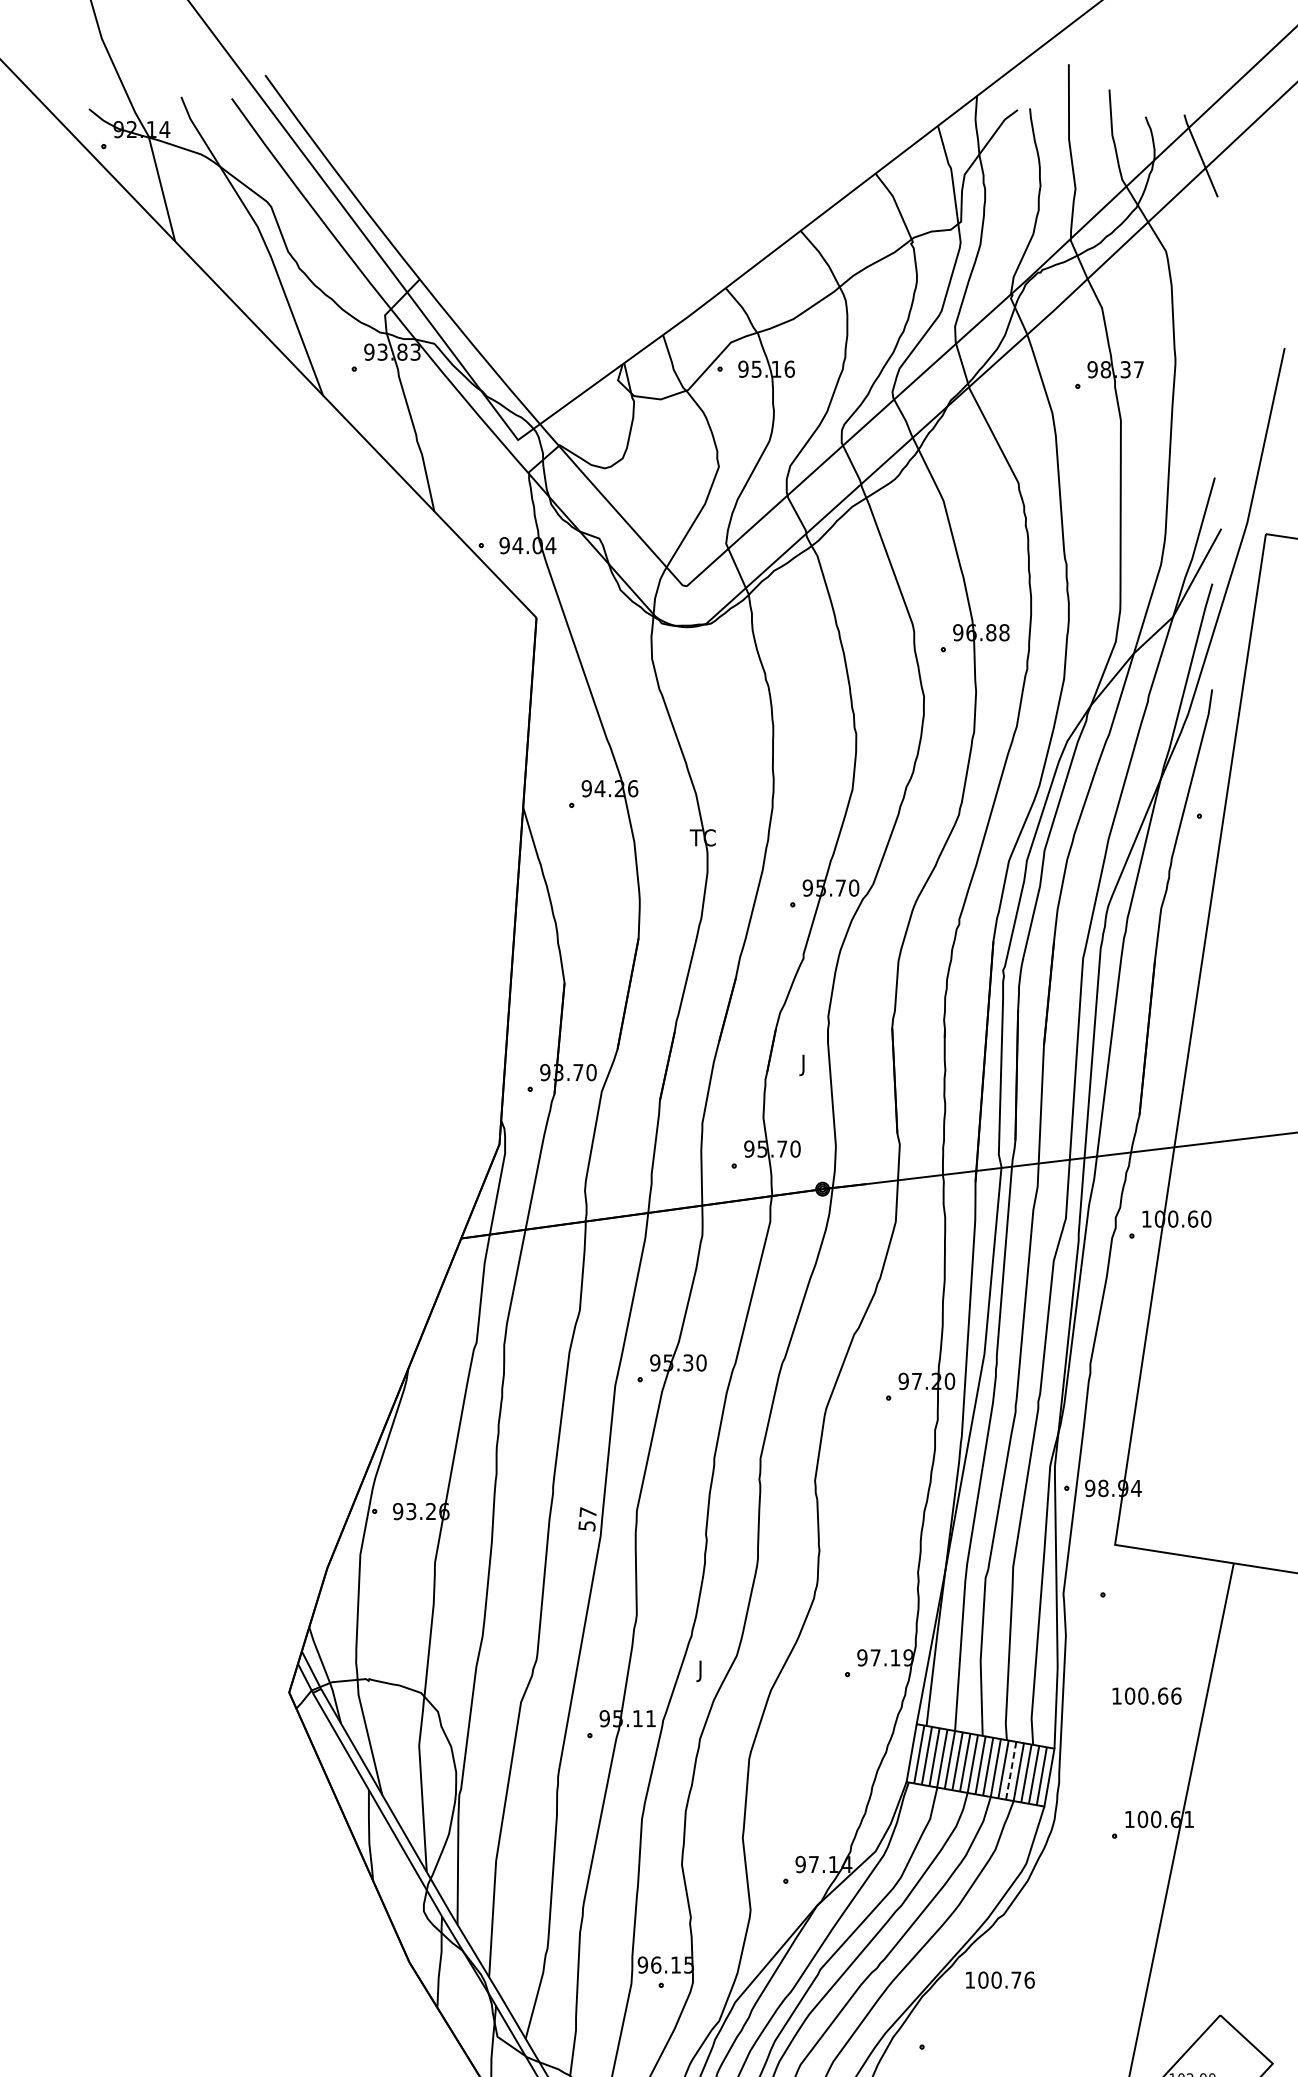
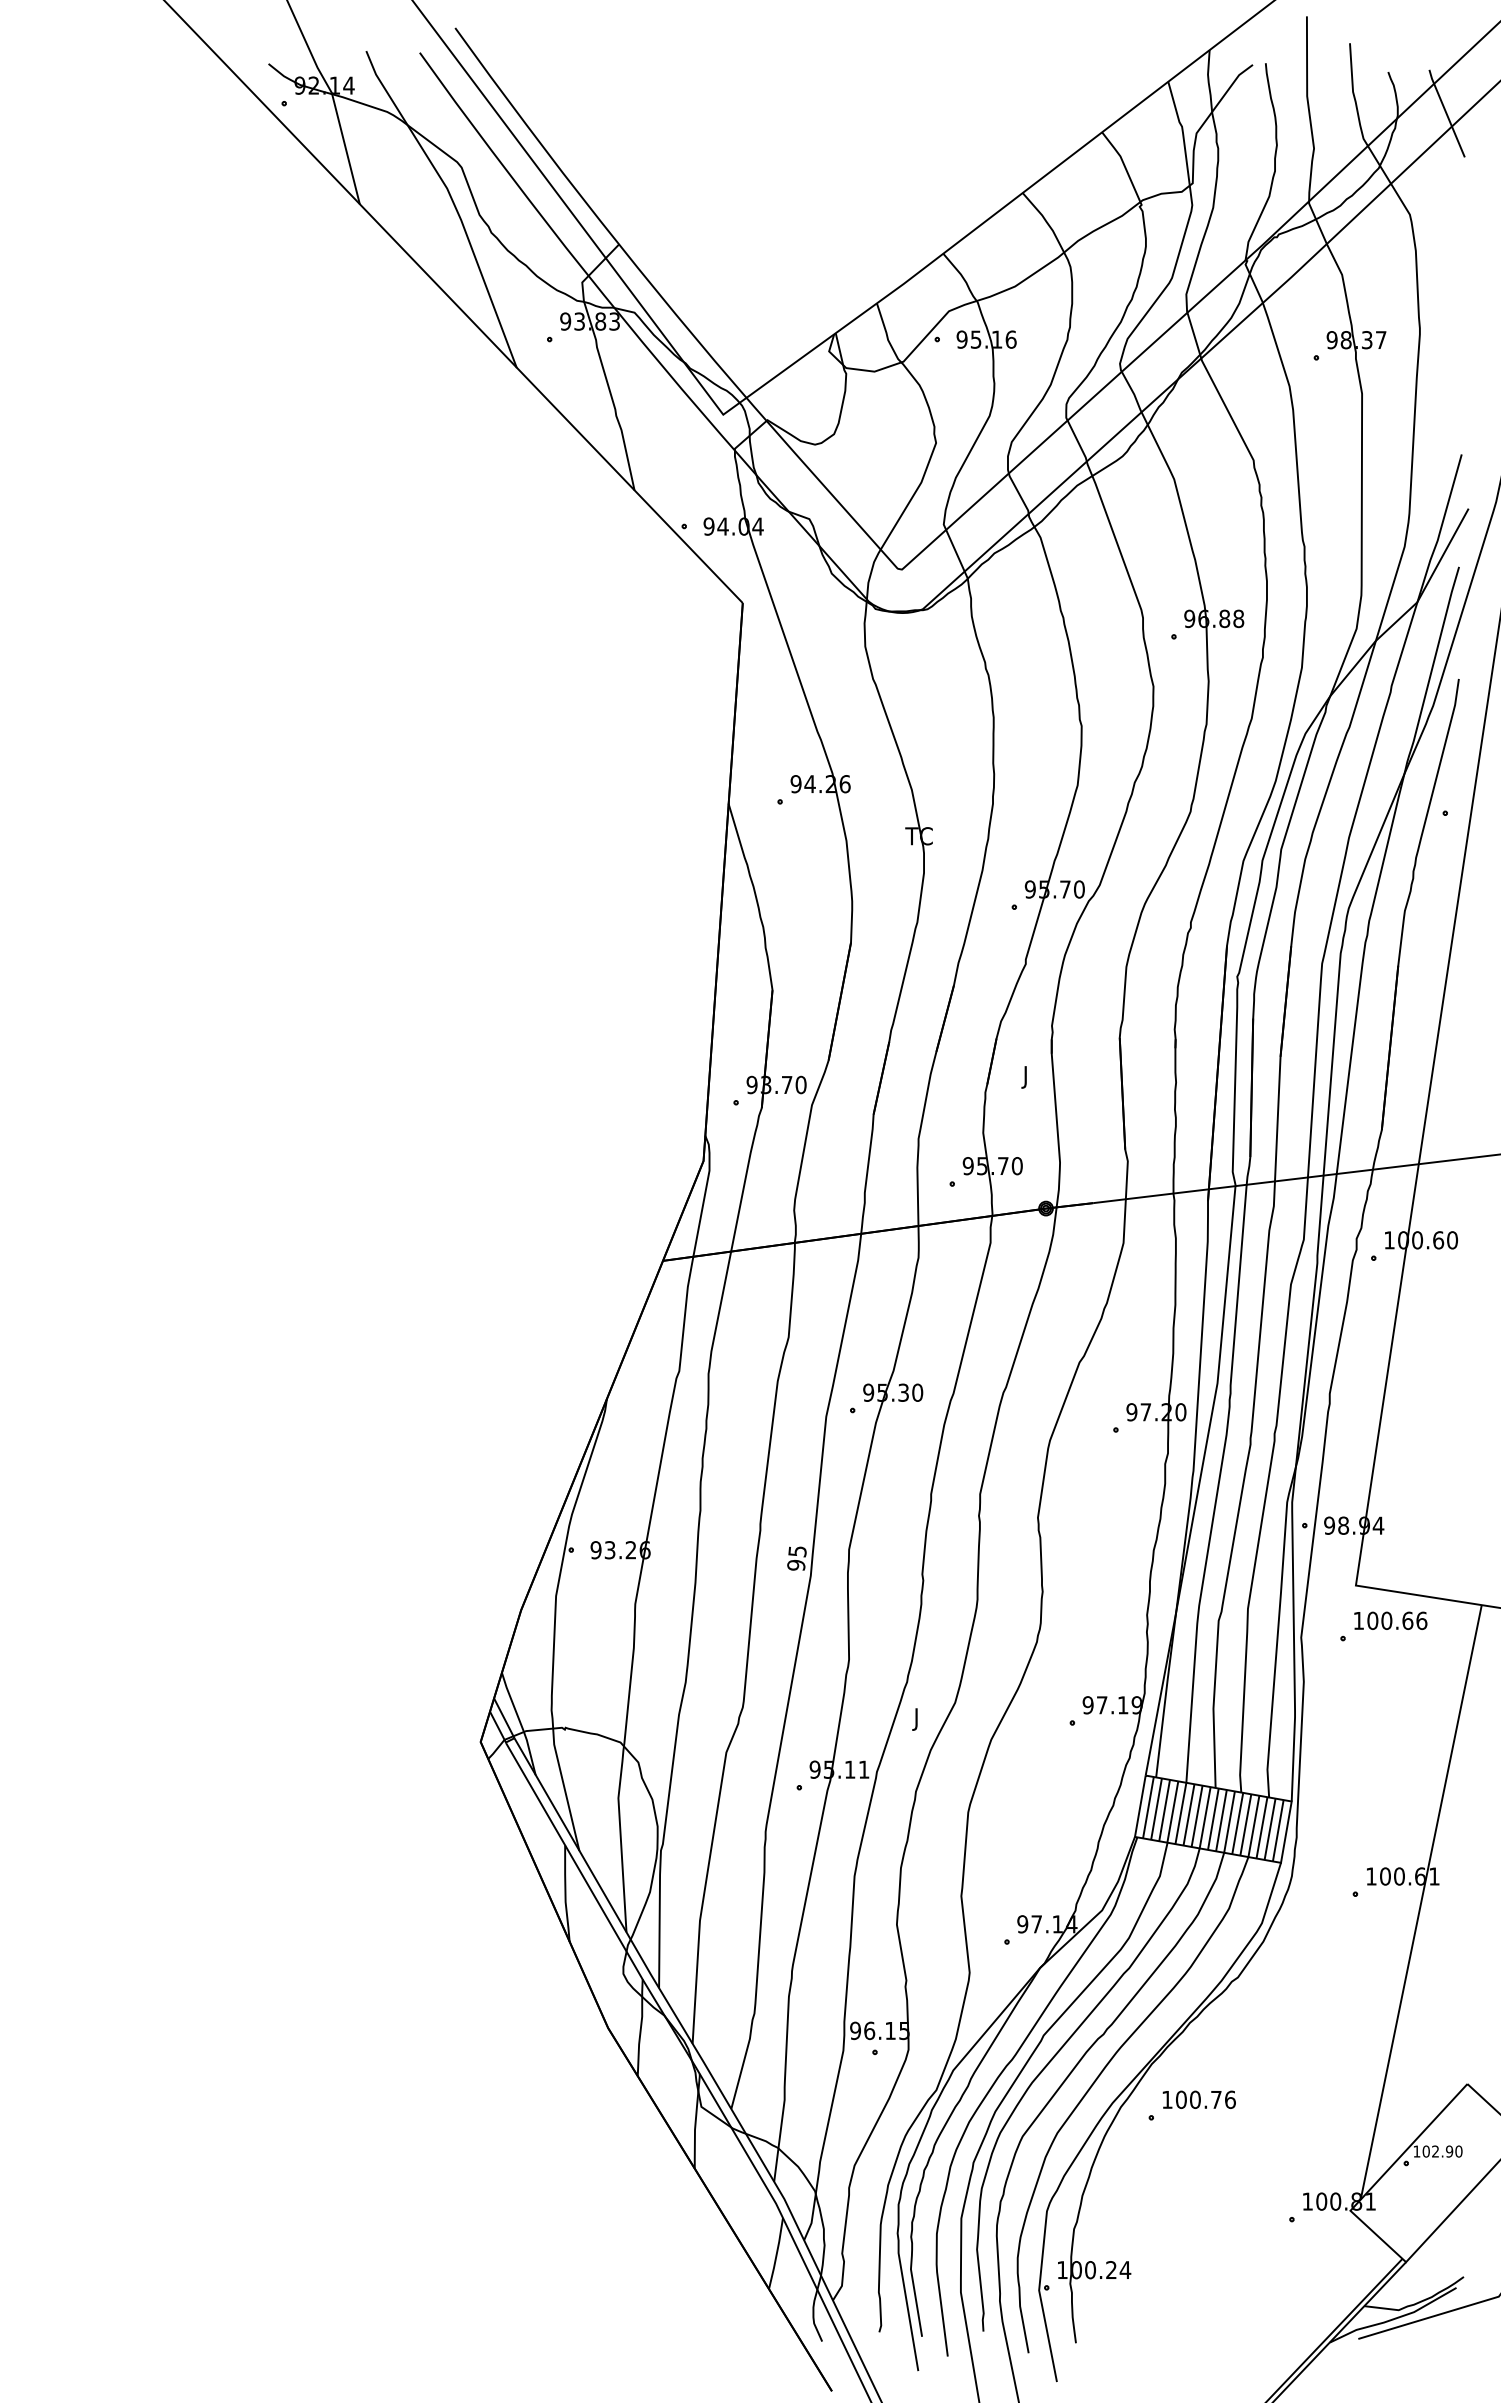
text: (587, 1519) -> (796, 1558), 57 -> 95
text: (1146, 1695) -> (1390, 1620), moved
line: (1010, 1771) -> (1245, 1825), dashed -> solid
text: (999, 1979) -> (1198, 2099), moved

